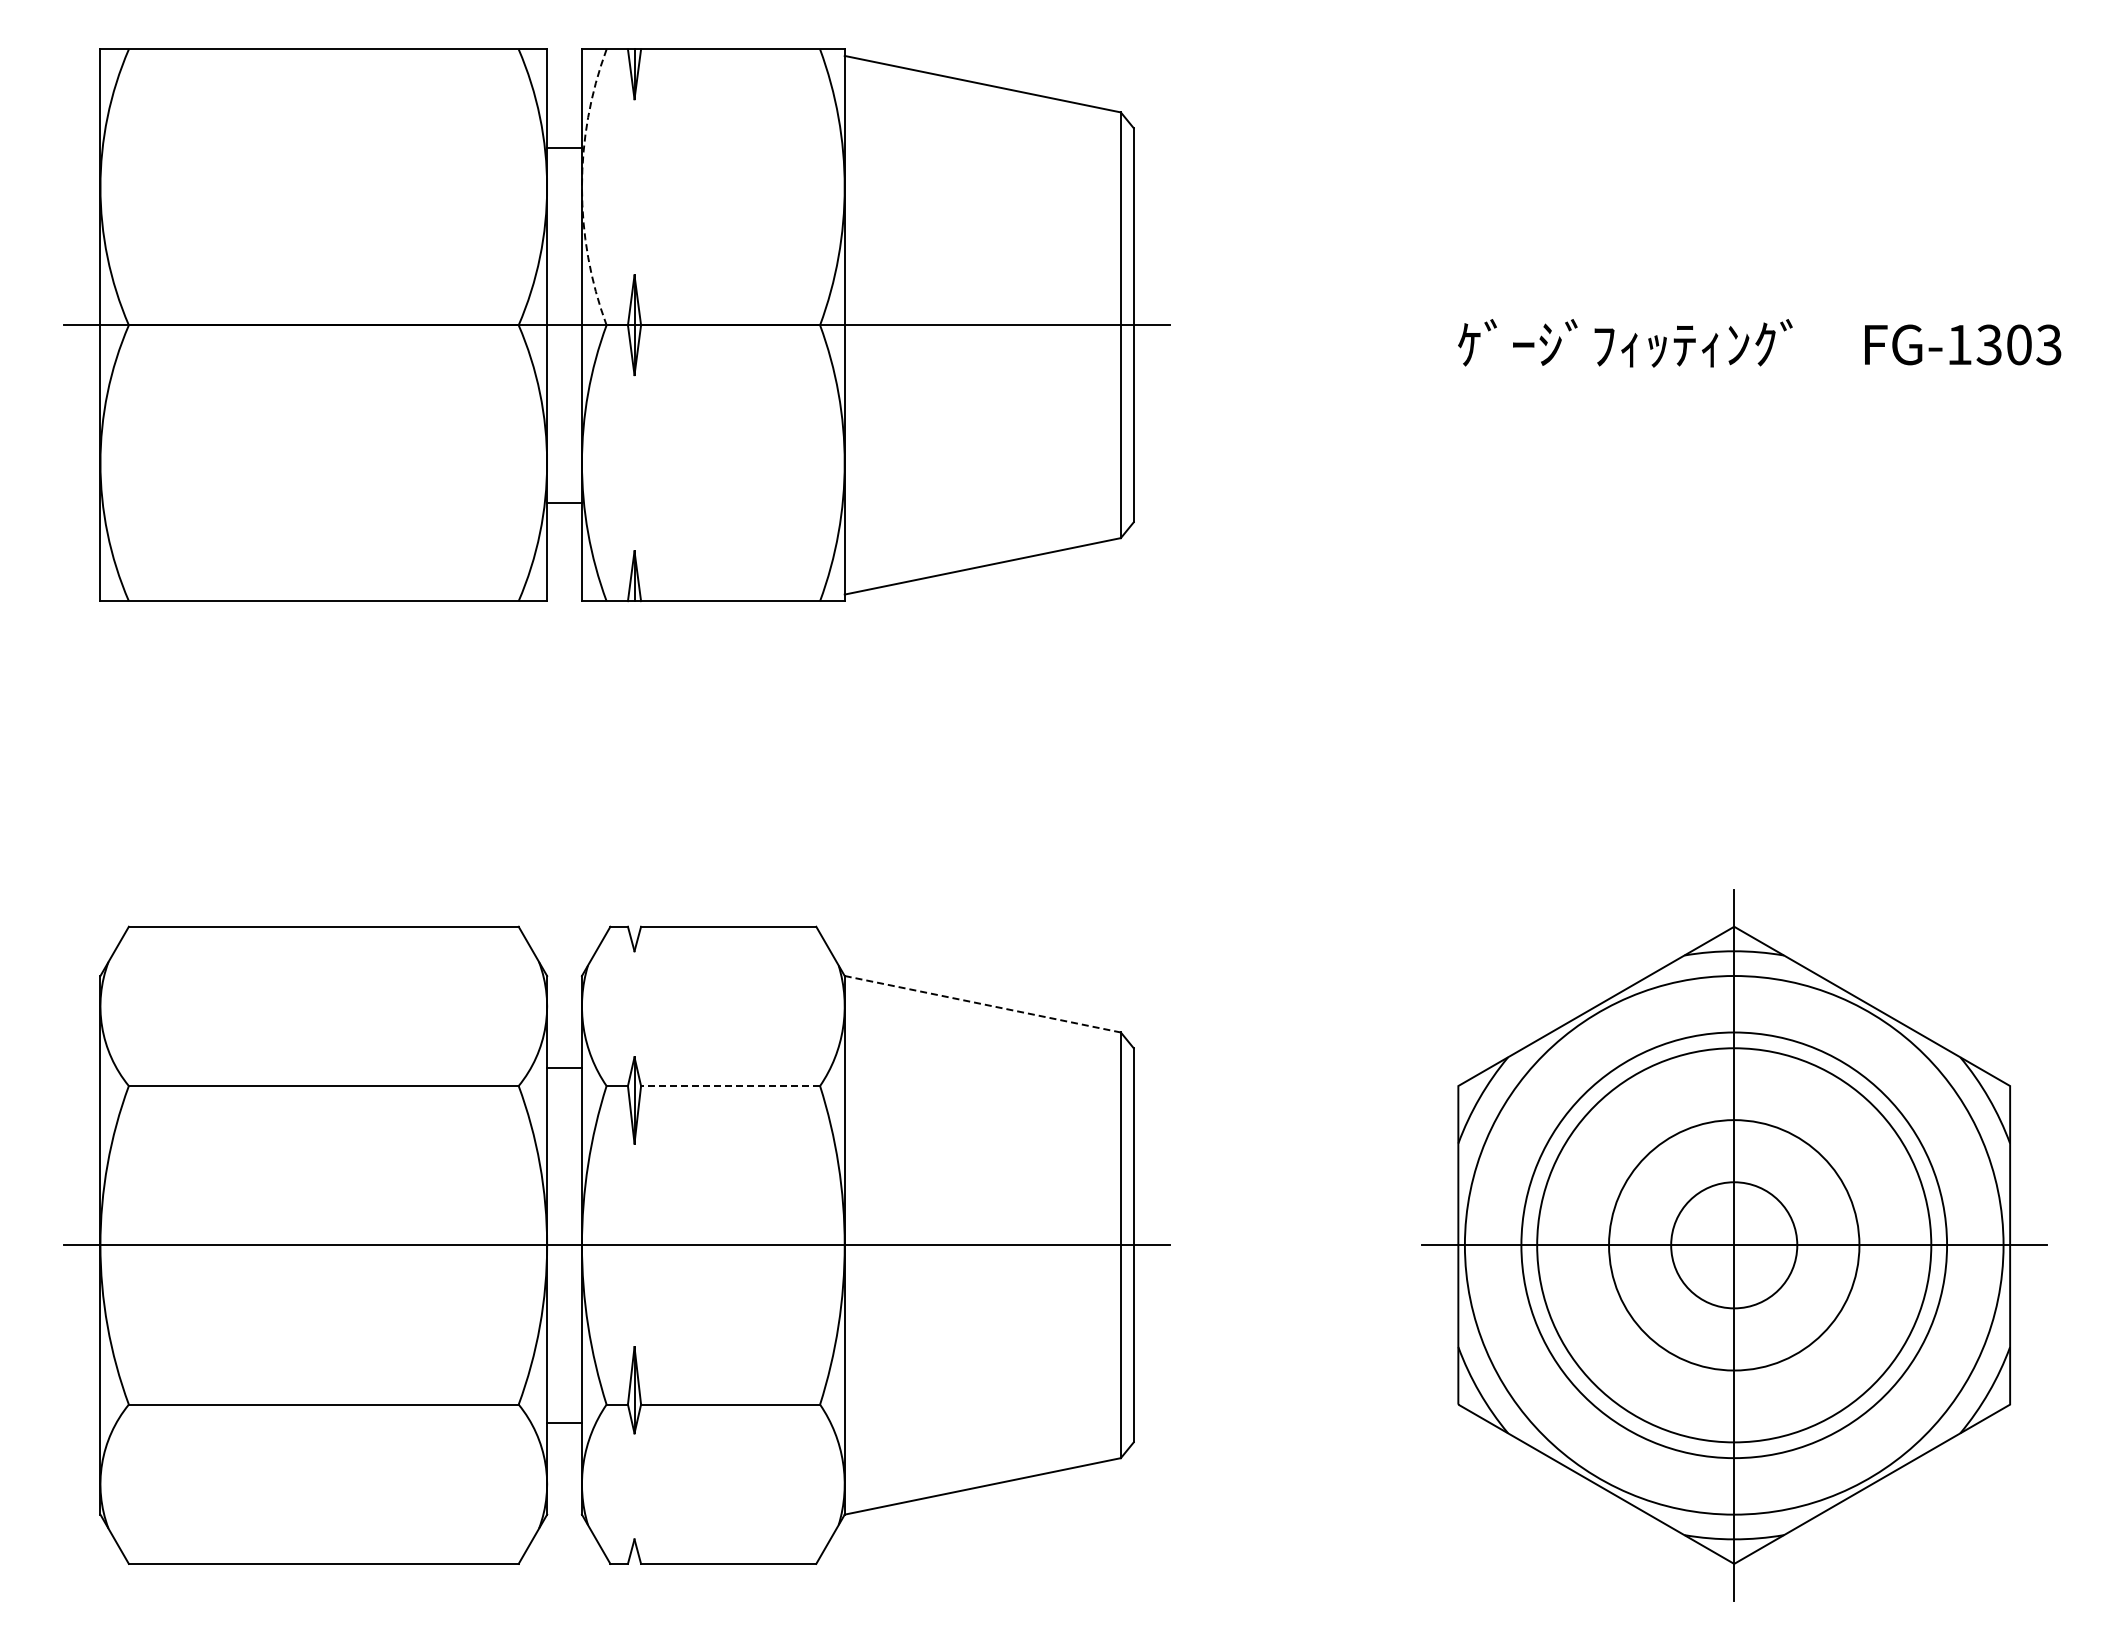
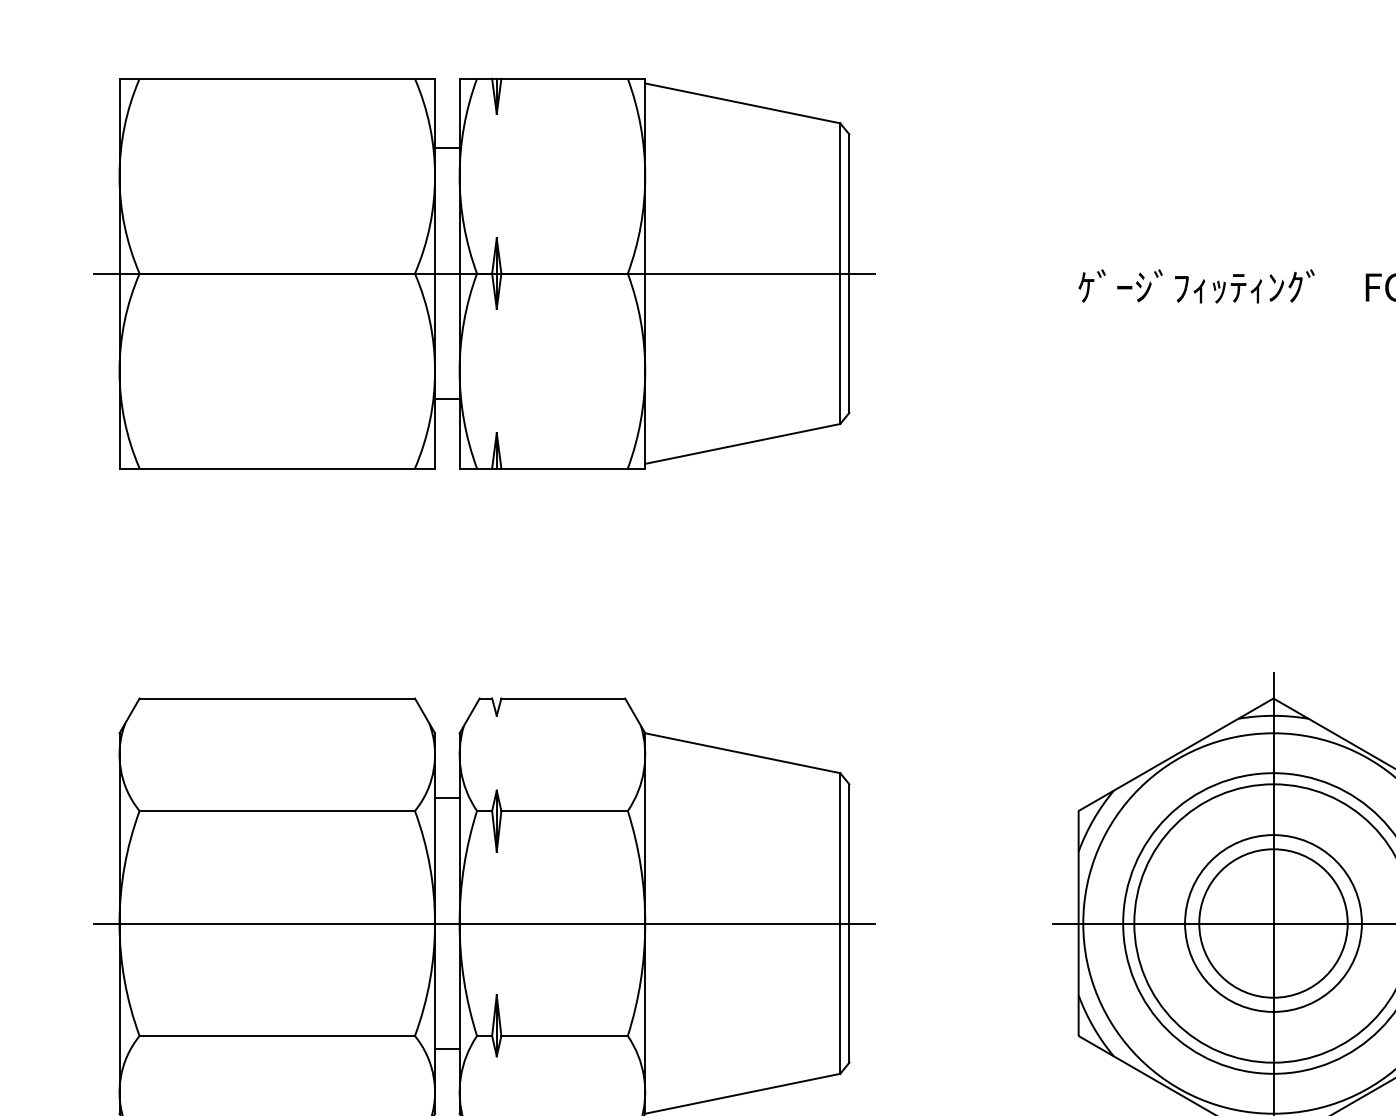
arc: (581, 187) -> (459, 176), dashed -> solid
line: (982, 1004) -> (742, 753), dashed -> solid
line: (730, 1086) -> (564, 811), dashed -> solid
circle: (1734, 1245) -> (1273, 923), size x1.67

